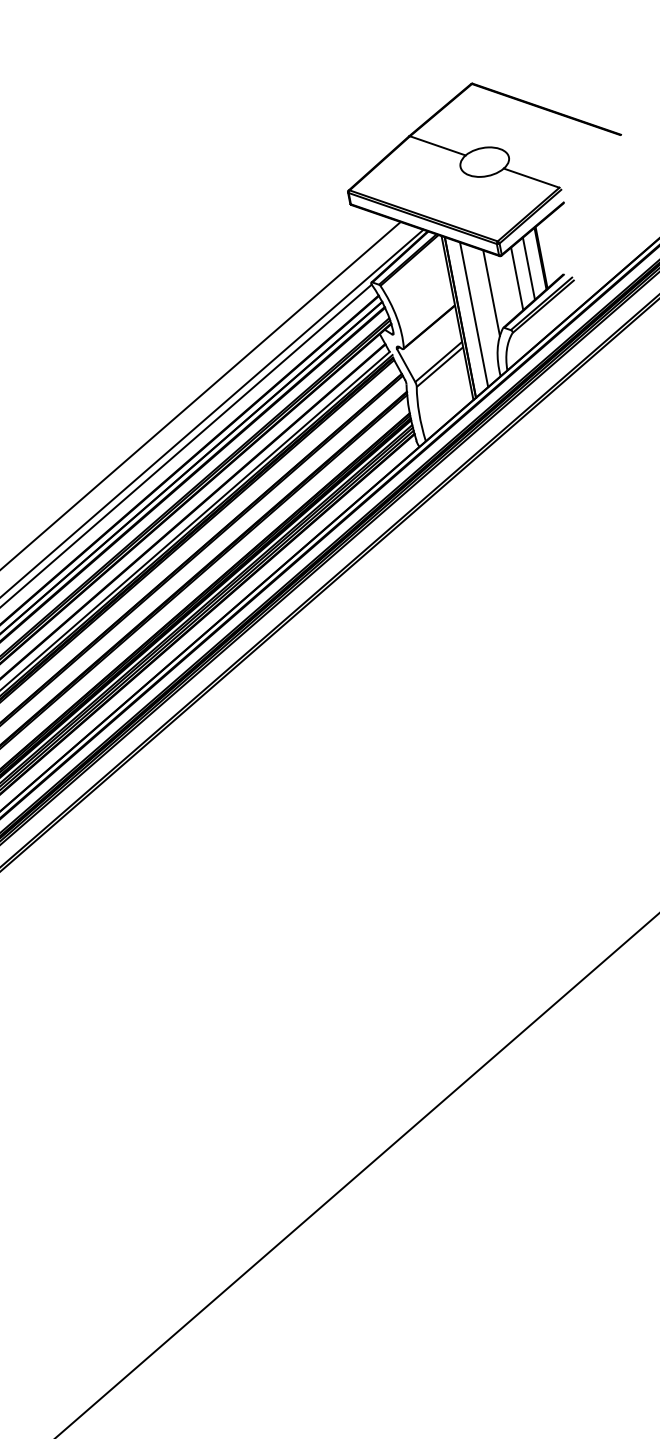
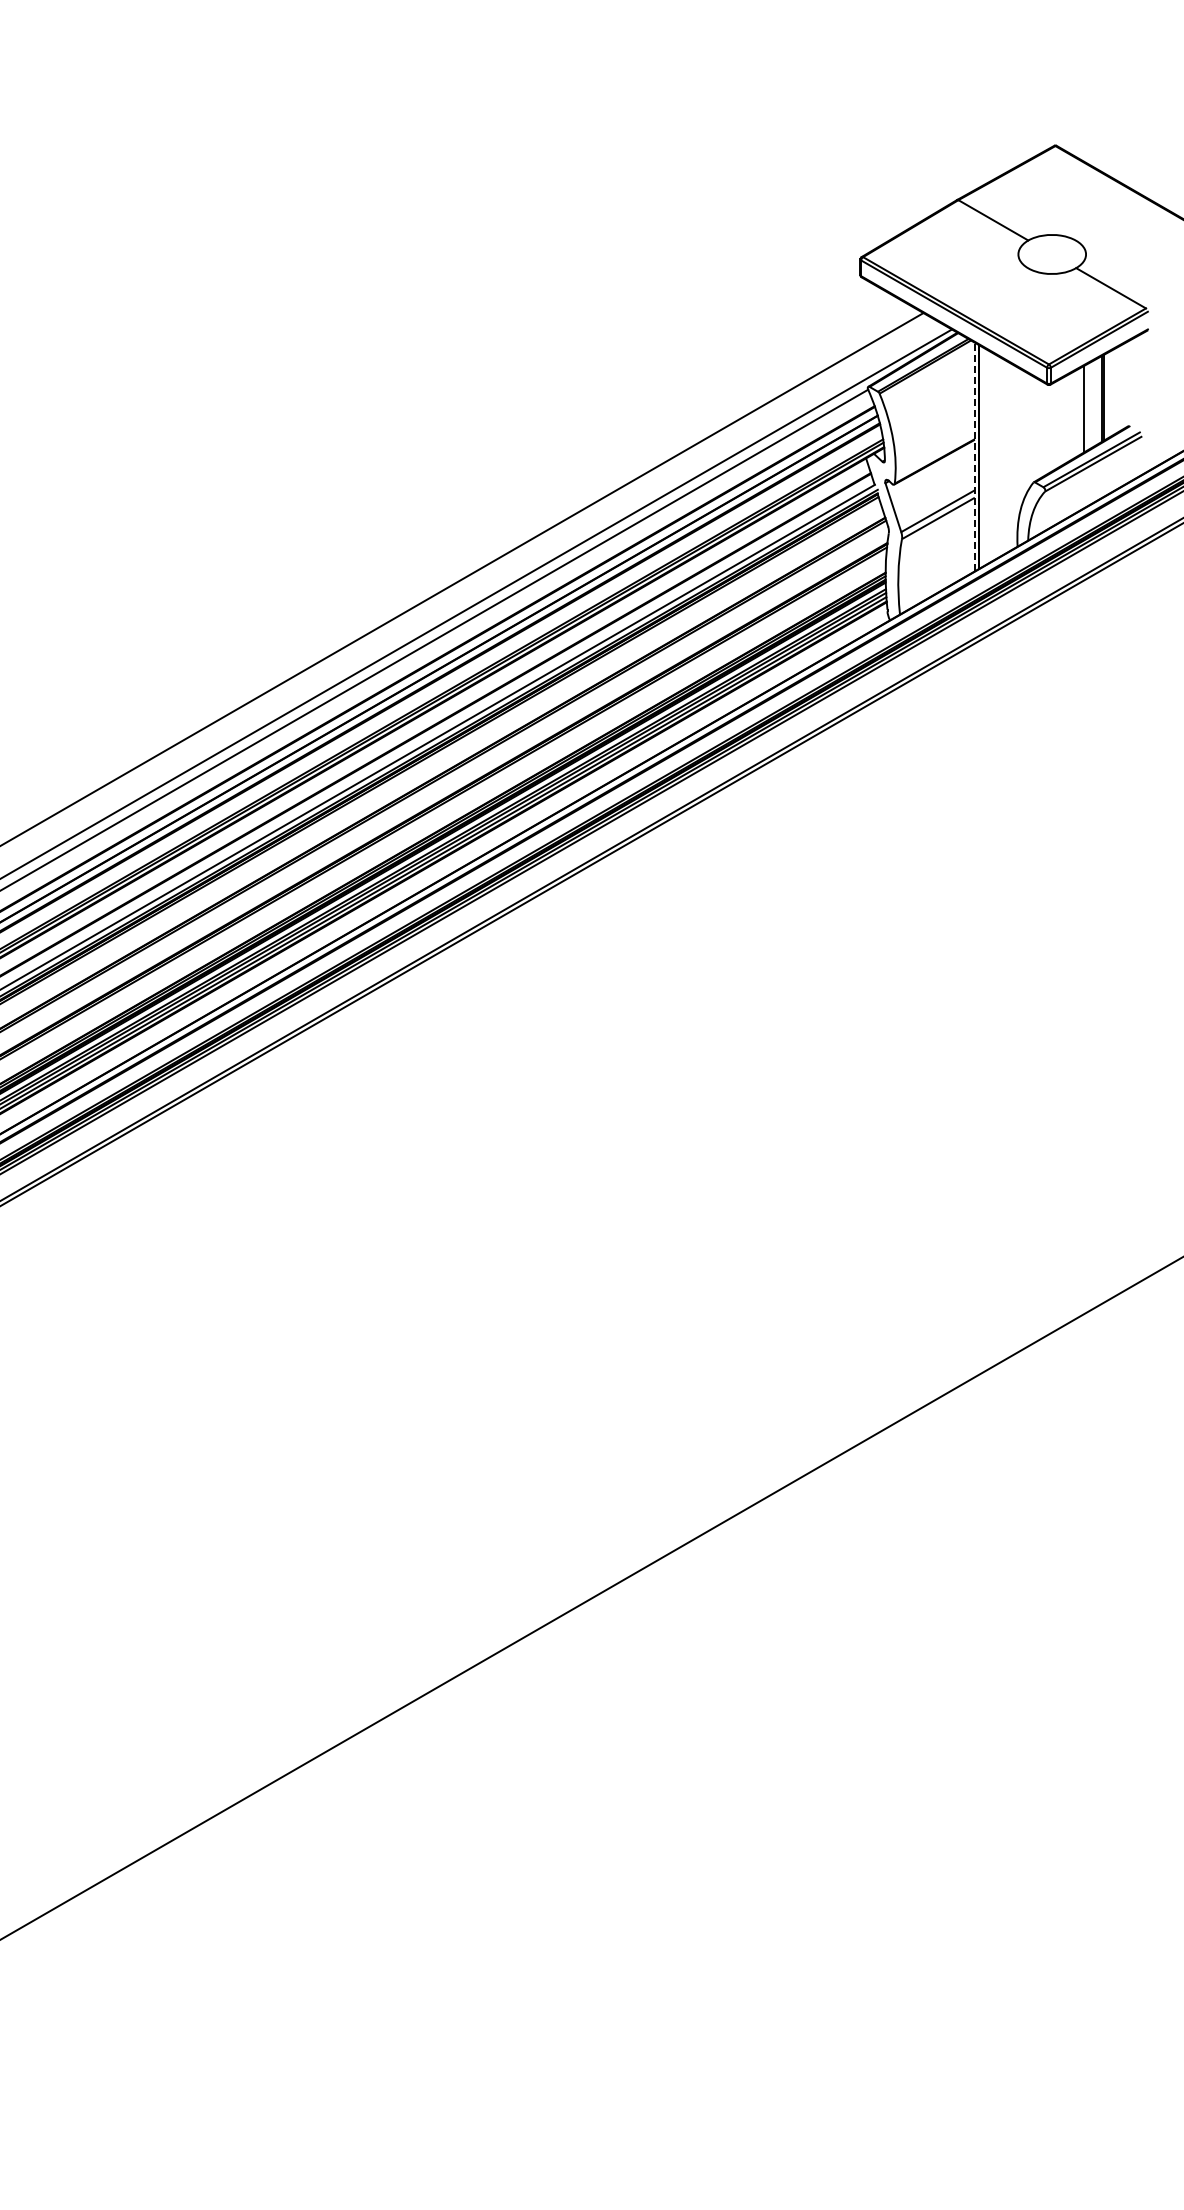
line: (517, 278) -> (1065, 419), removed
line: (491, 293) -> (1027, 432), removed
line: (474, 315) -> (998, 457), removed
line: (457, 317) -> (974, 456), solid -> dashed

